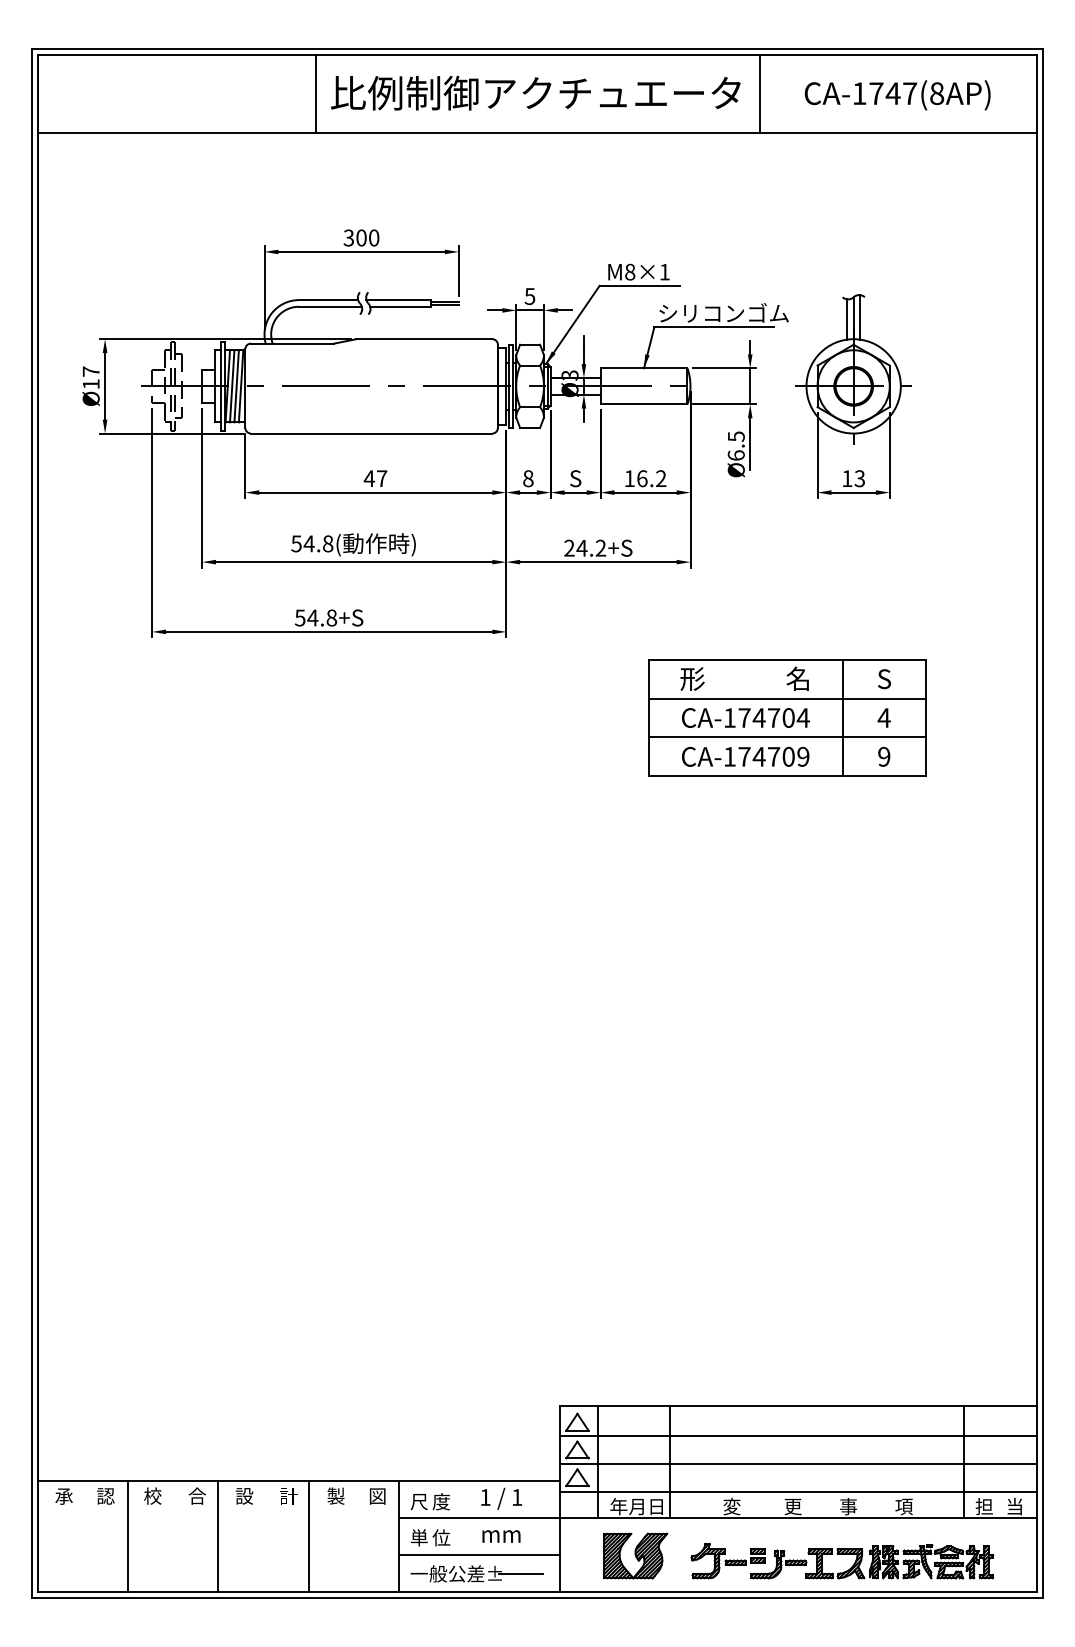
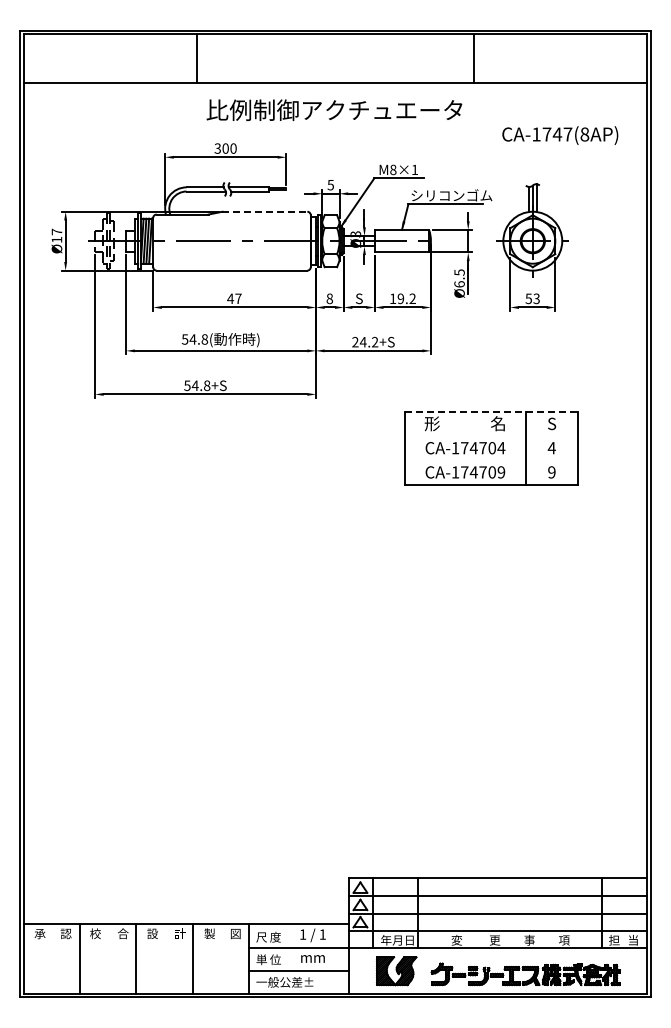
text: (535, 92) -> (334, 109), moved
text: (898, 95) -> (560, 135), moved
line: (425, 338) -> (265, 211), solid -> dashed
text: (641, 478) -> (400, 298), 16.2 -> 19.2
text: (846, 478) -> (528, 298), 13 -> 53
line: (787, 659) -> (491, 411), solid -> dashed
line: (785, 699) -> (490, 436), removed
line: (785, 737) -> (490, 460), removed
line: (519, 1574) -> (324, 982), removed

